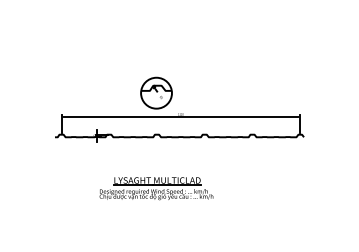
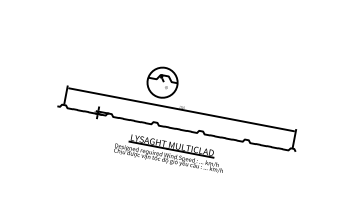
part: (156, 188) -> (169, 152), moved

